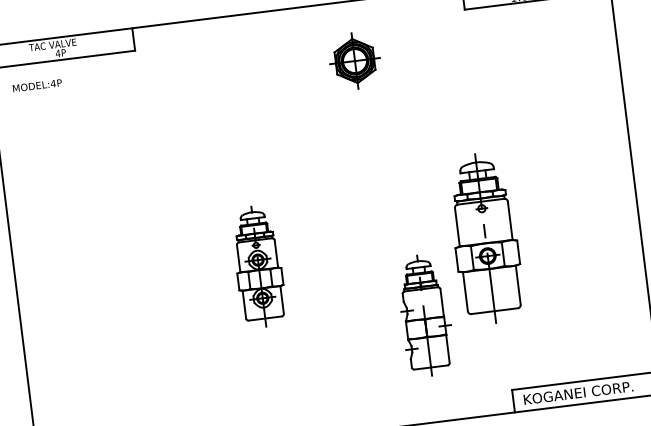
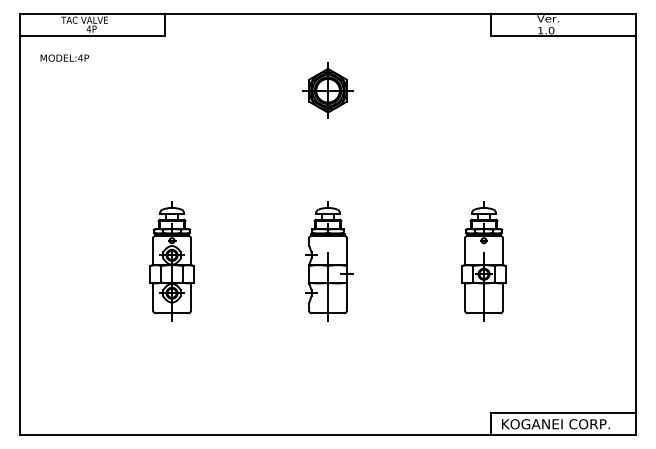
part: (354, 60) -> (327, 90), moved
part: (485, 238) -> (483, 261), size x0.71
part: (258, 266) -> (171, 261), moved
part: (426, 315) -> (329, 261), moved

